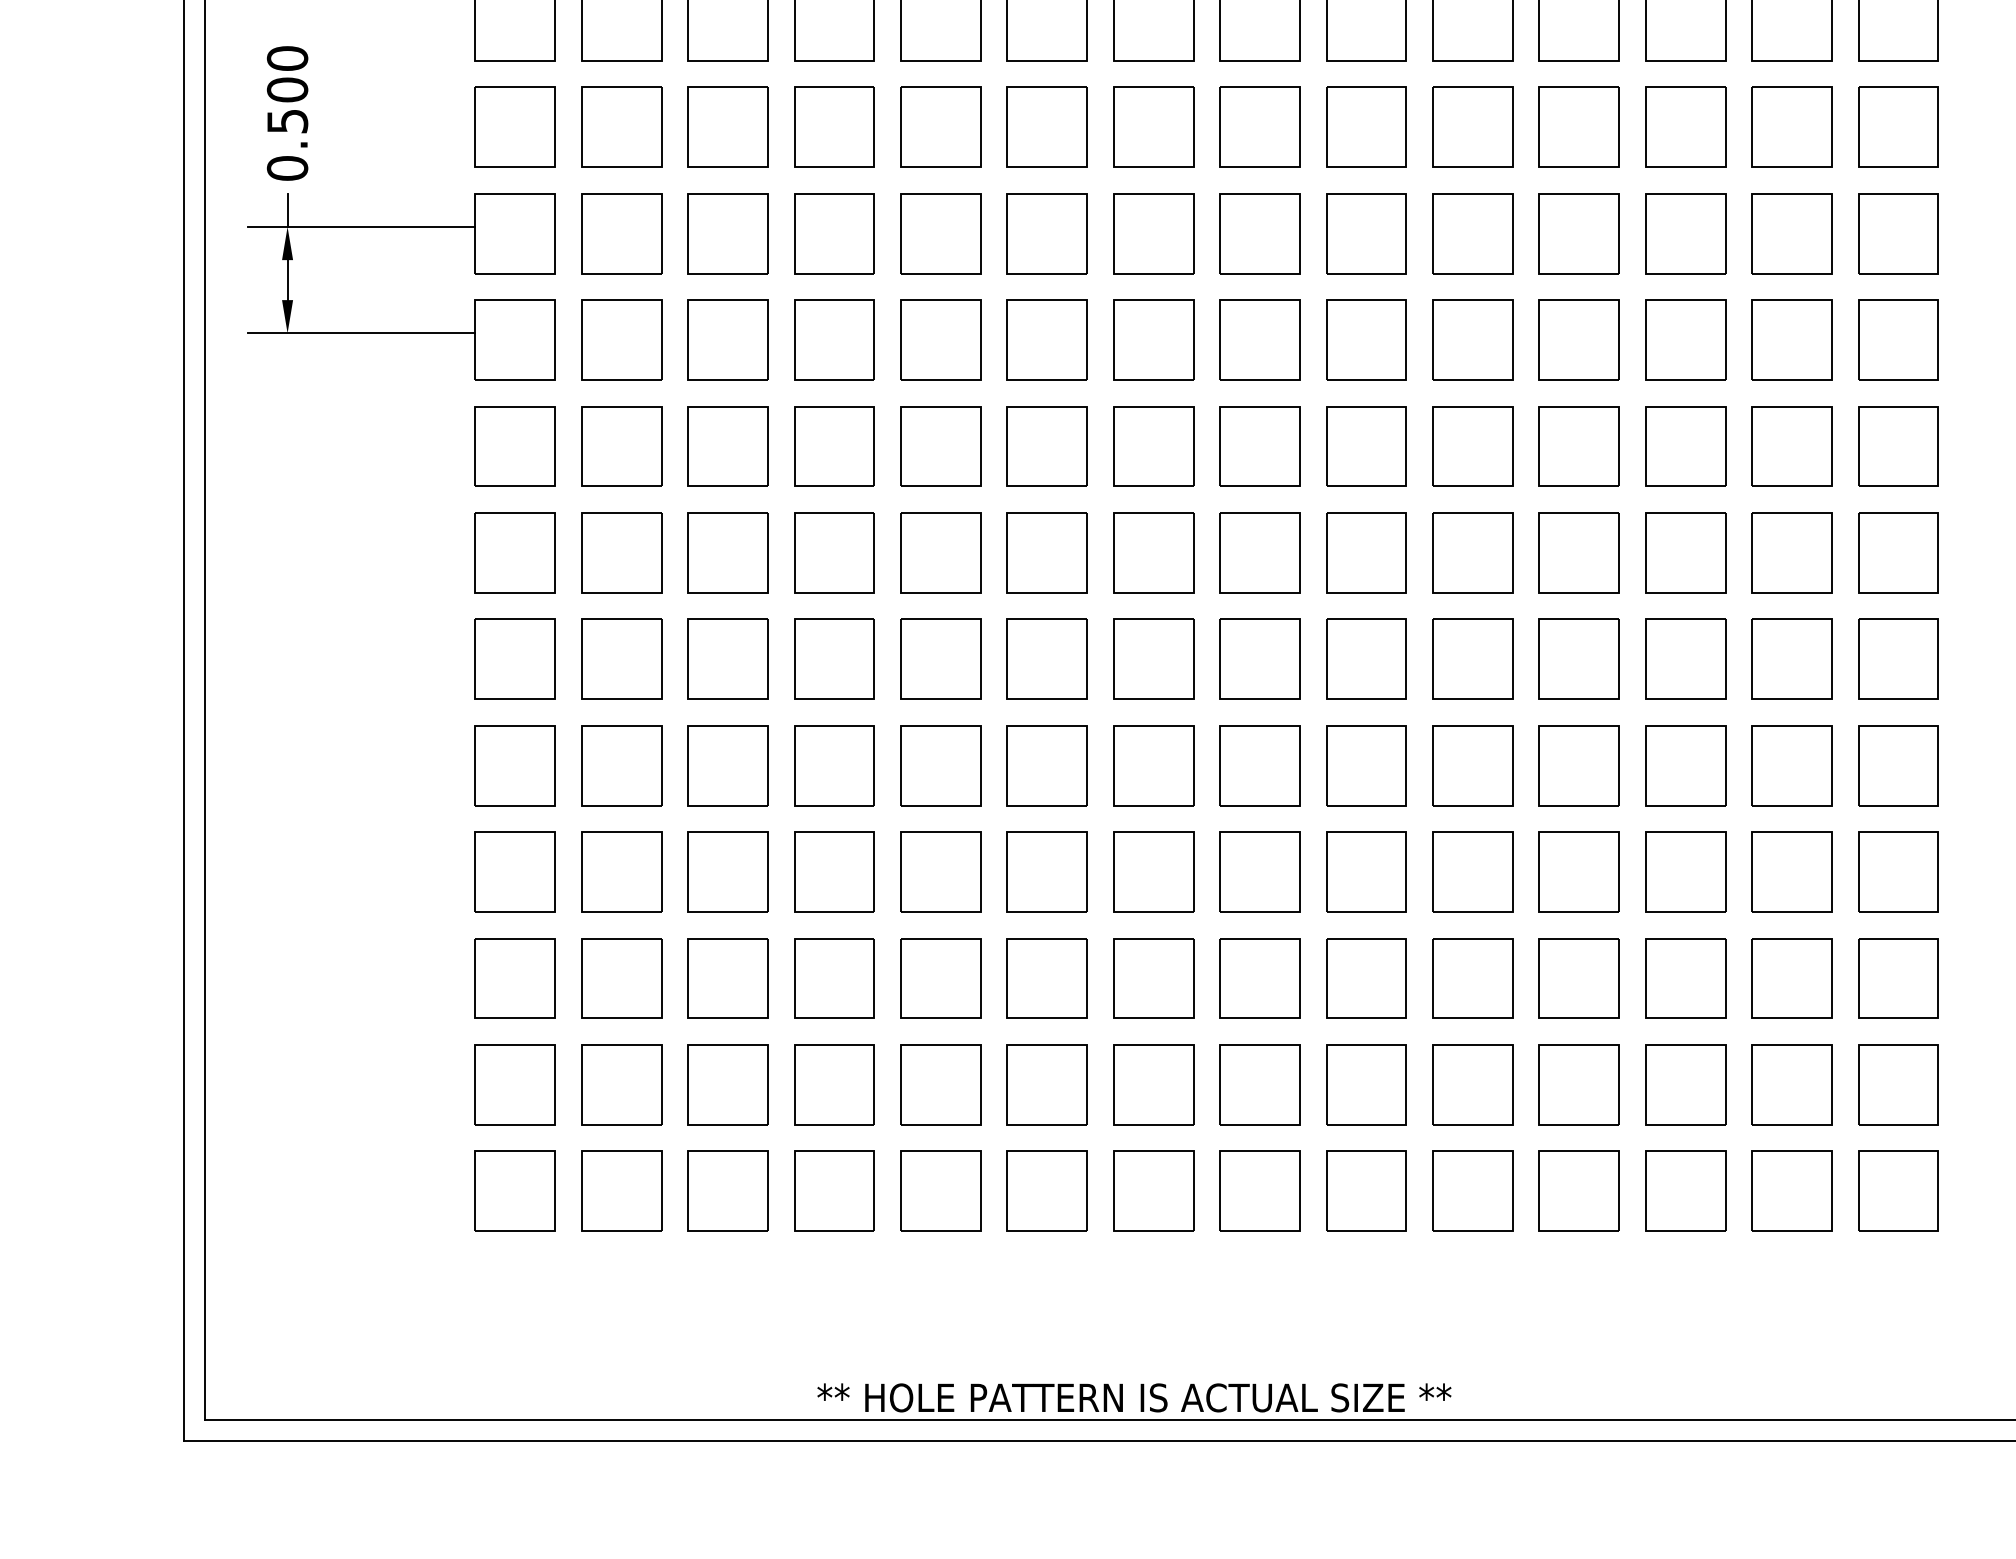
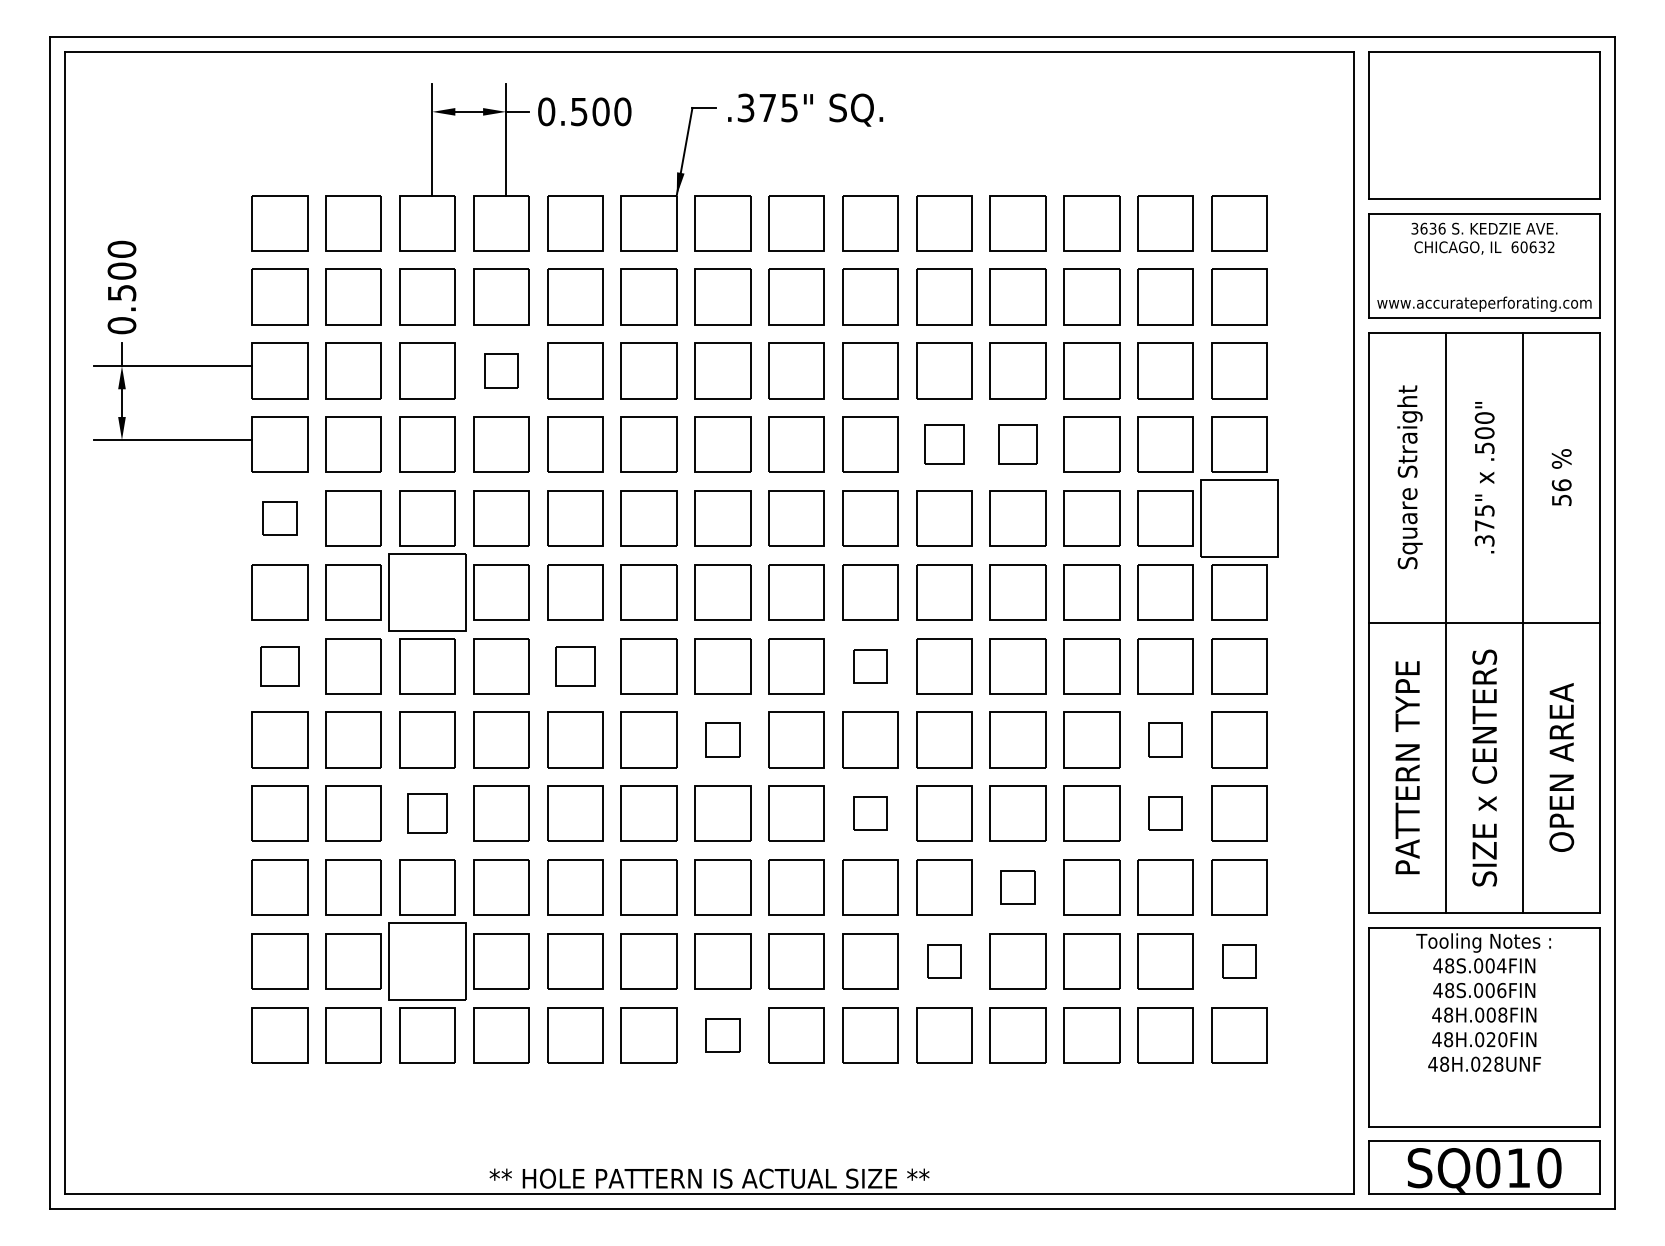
part: (834, 233) -> (501, 370), size x0.6
part: (1473, 339) -> (944, 444), size x0.7
part: (1578, 339) -> (1017, 444), size x0.7
part: (514, 446) -> (279, 518), size x0.6
part: (1898, 446) -> (1239, 518), size x1.4
part: (727, 553) -> (427, 592), size x1.4
part: (514, 659) -> (279, 666), size x0.7
part: (941, 659) -> (575, 666), size x0.7
part: (1366, 659) -> (870, 666), size x0.6
part: (1153, 764) -> (722, 739), size x0.6
part: (1791, 764) -> (1165, 739), size x0.6
part: (727, 871) -> (427, 813), size x0.7
part: (1366, 871) -> (870, 813), size x0.6
part: (1791, 871) -> (1165, 813), size x0.6
part: (1578, 978) -> (1017, 887), size x0.6
part: (727, 1084) -> (427, 961), size x1.4
part: (1473, 1084) -> (944, 961), size x0.6
part: (1898, 1084) -> (1239, 961), size x0.6
part: (1153, 1191) -> (722, 1035), size x0.6

